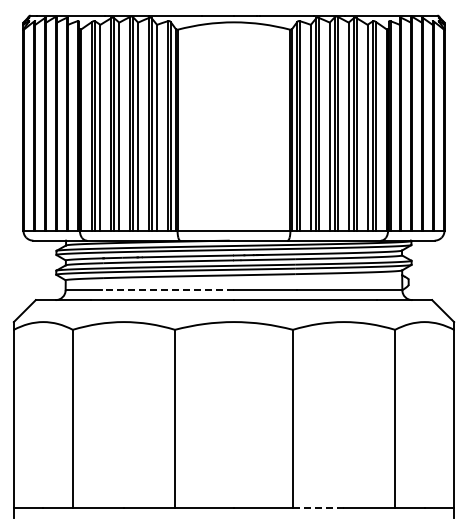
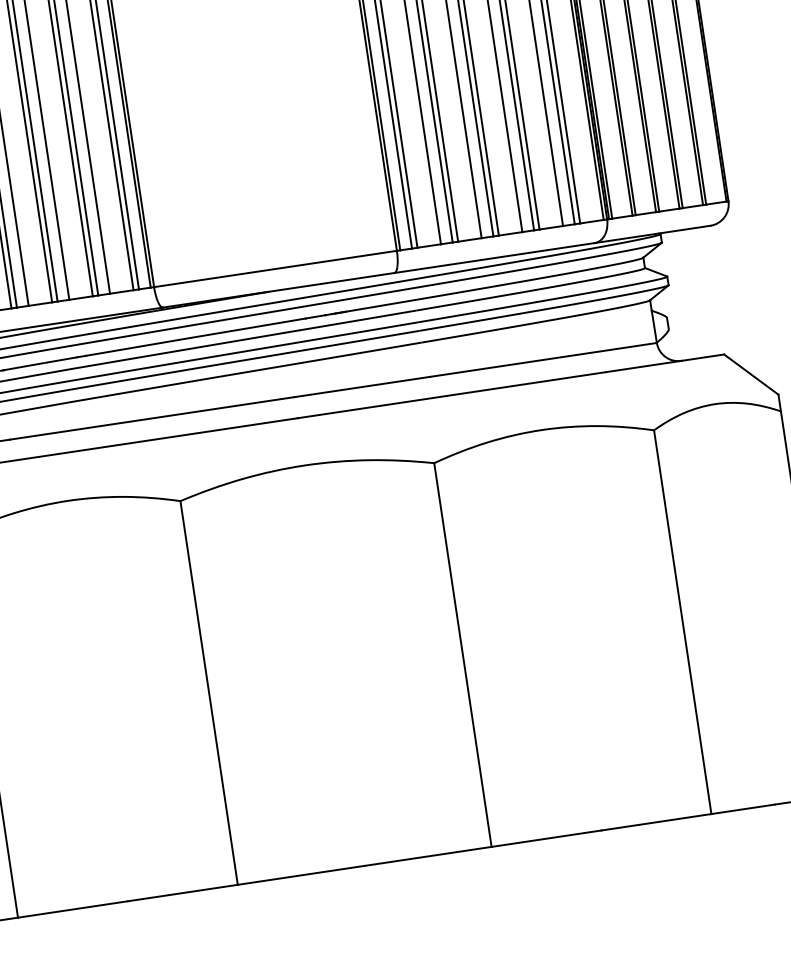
line: (167, 290) -> (151, 418), dashed -> solid
line: (318, 508) -> (546, 839), dashed -> solid

